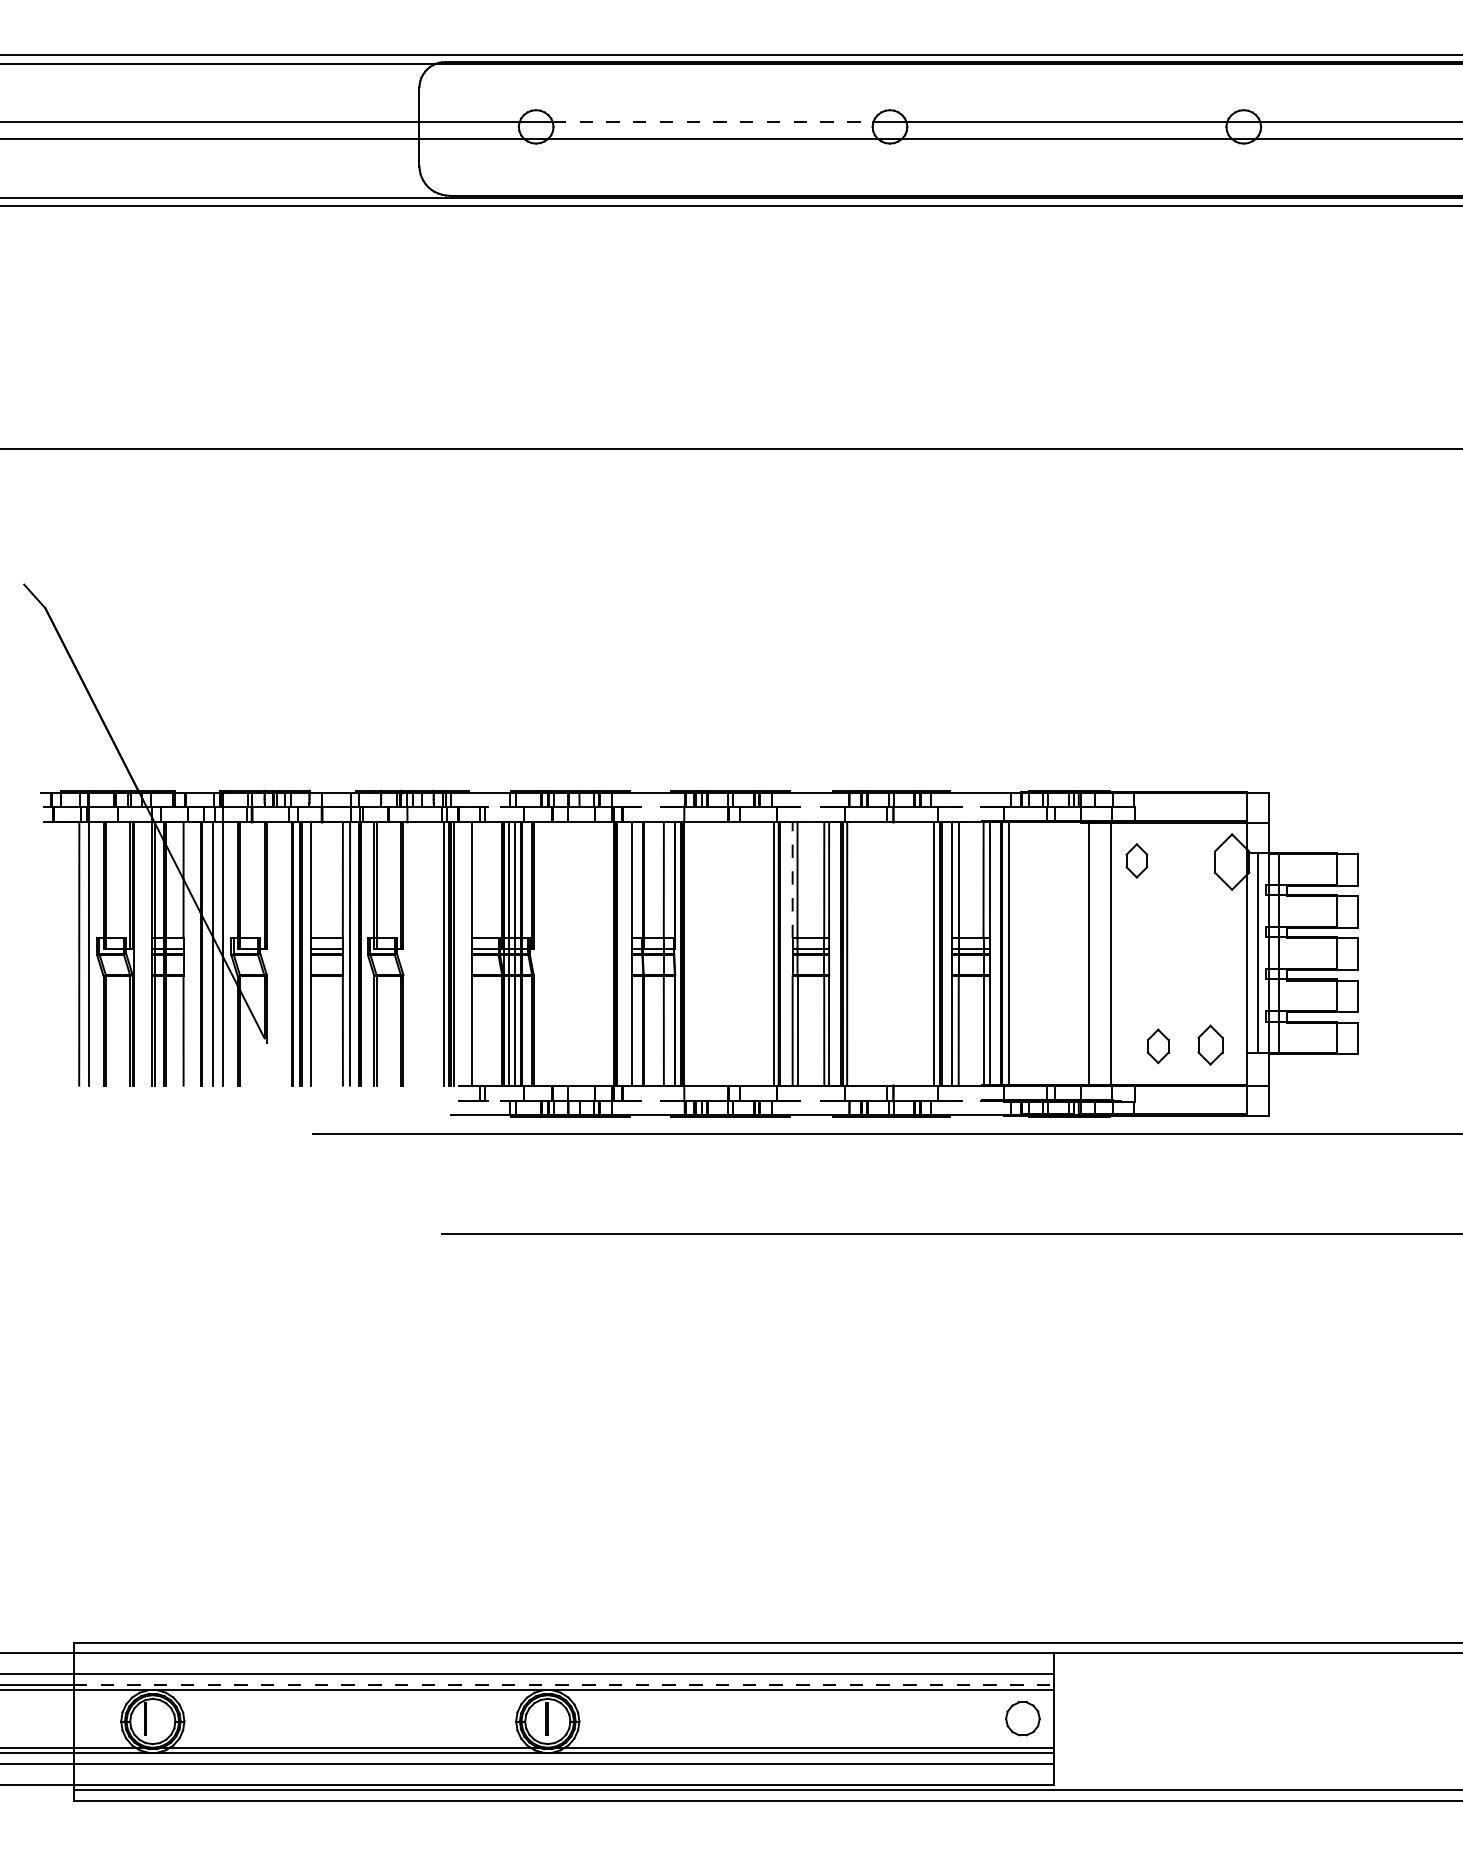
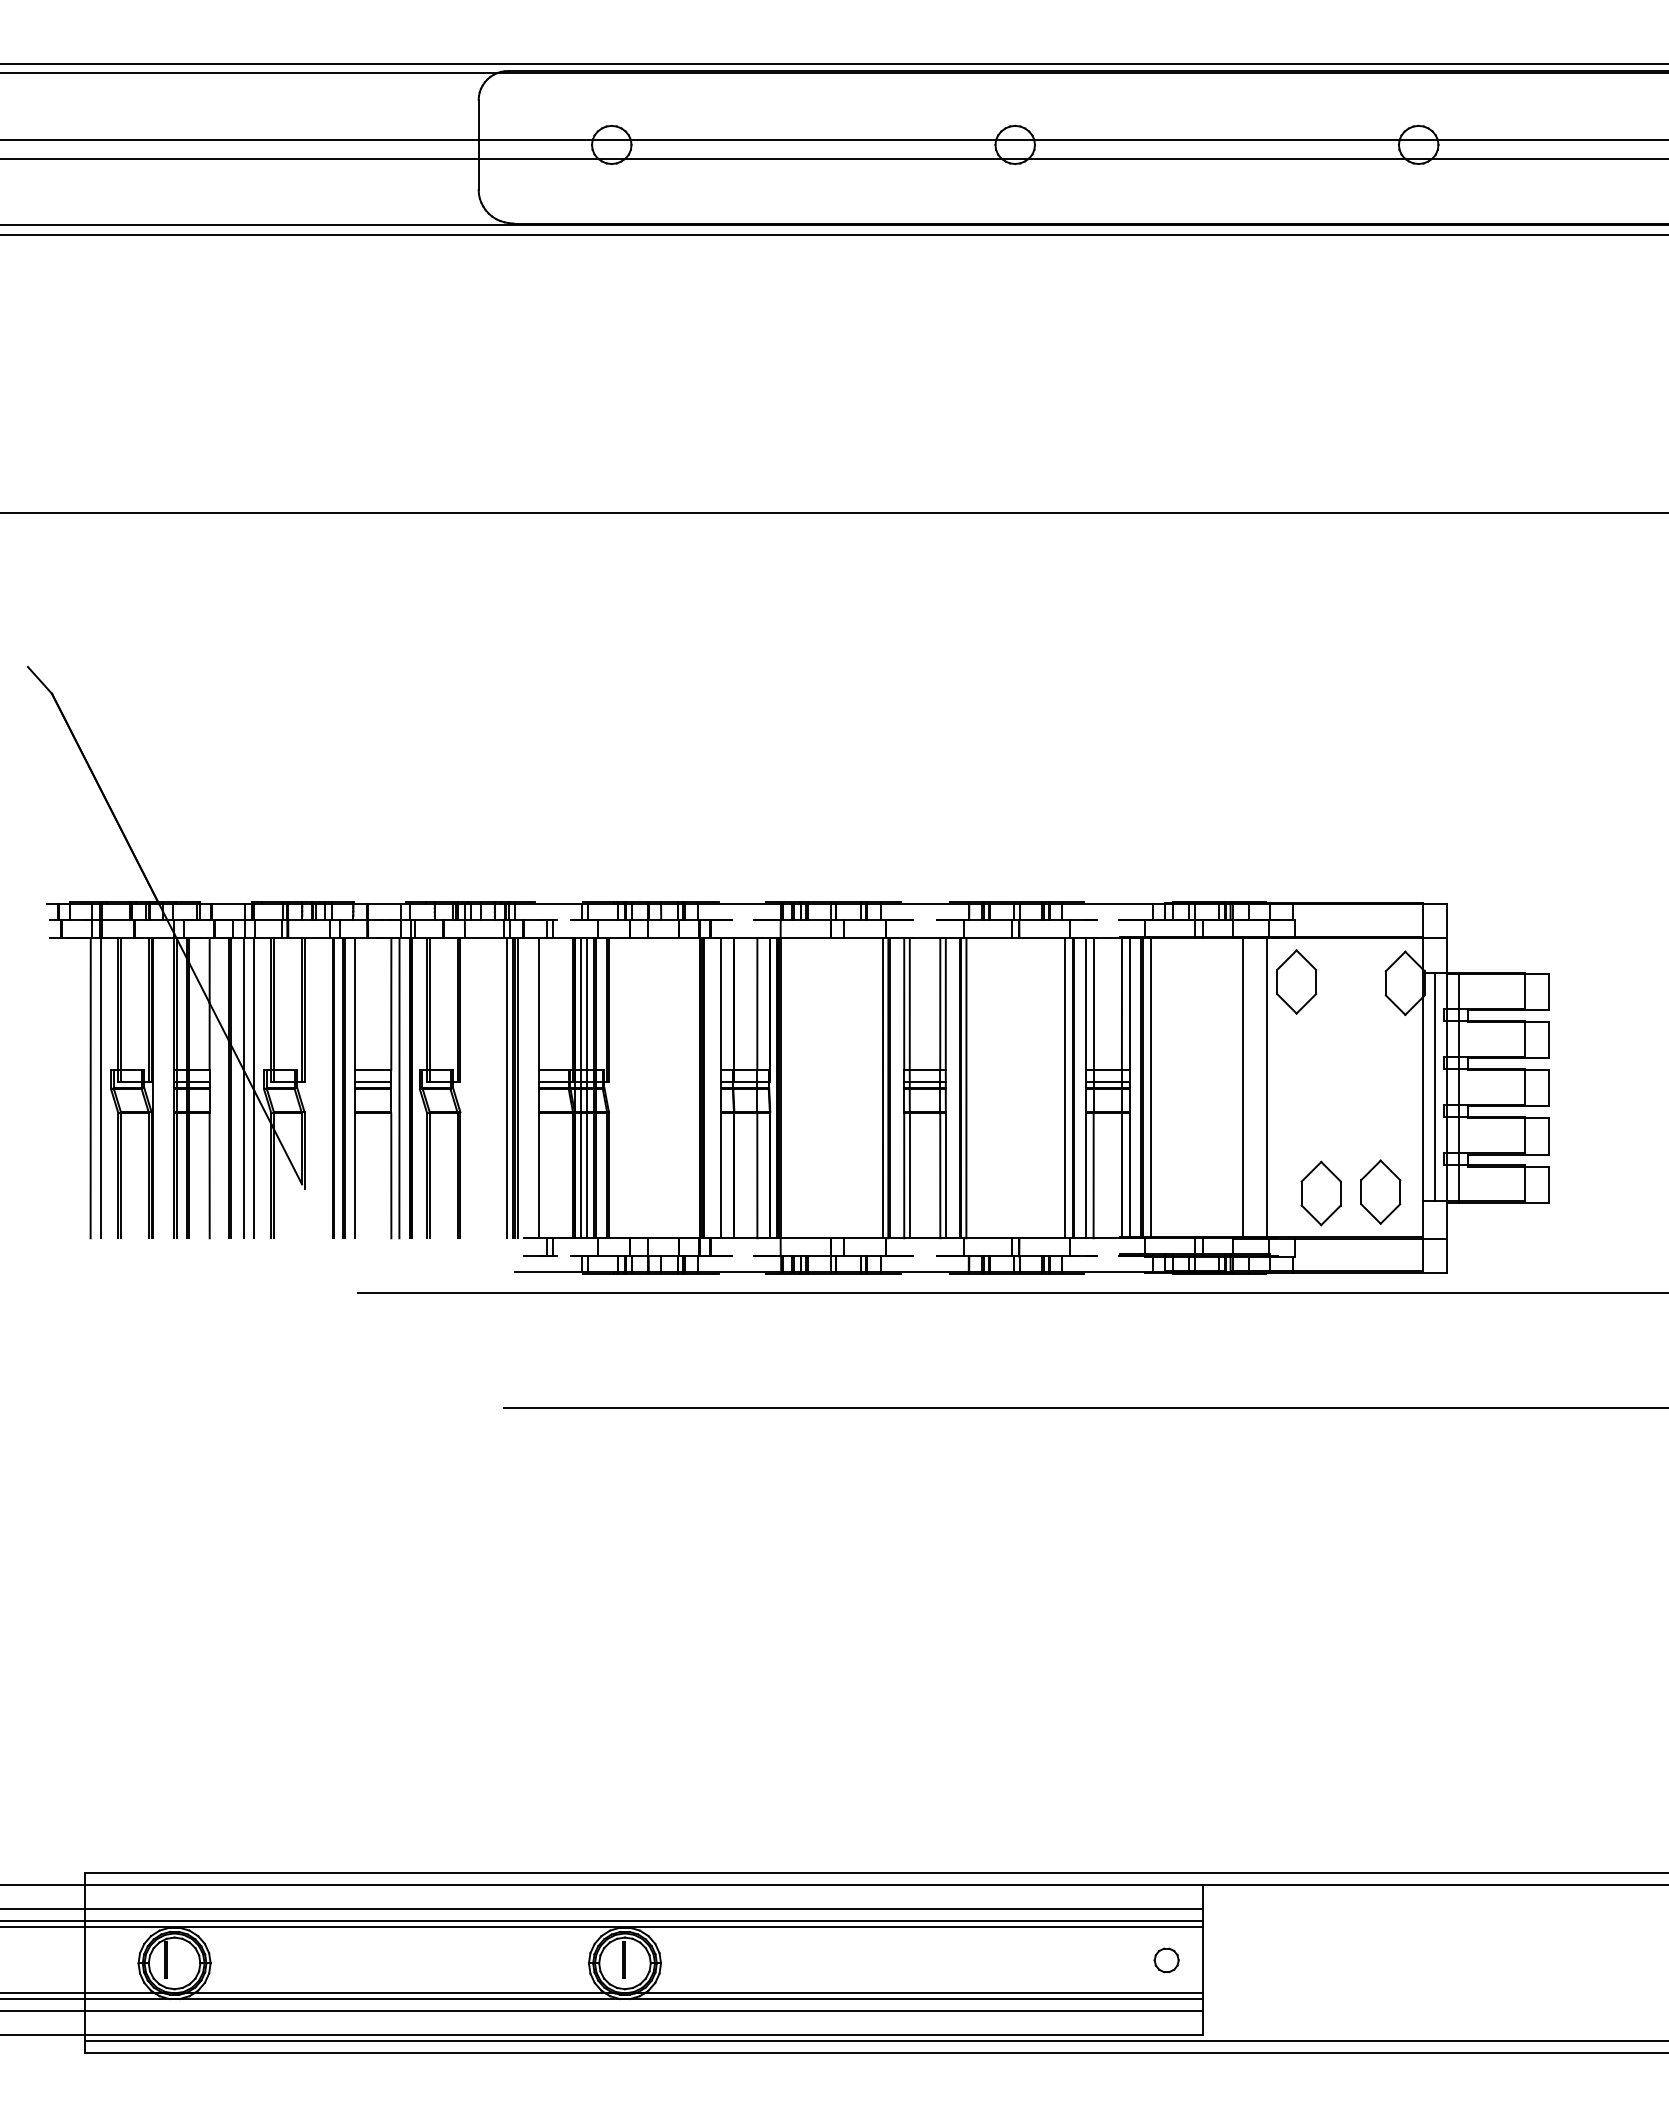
line: (713, 122) -> (813, 139), dashed -> solid
part: (1136, 860) -> (1296, 981), size x1.67
line: (792, 879) -> (904, 1003), dashed -> solid
part: (1210, 1044) -> (1380, 1191), size x1.43
part: (1157, 1046) -> (1320, 1193), size x1.67
line: (564, 1684) -> (644, 1921), dashed -> solid
part: (1022, 1718) -> (1166, 1960), size x0.62

